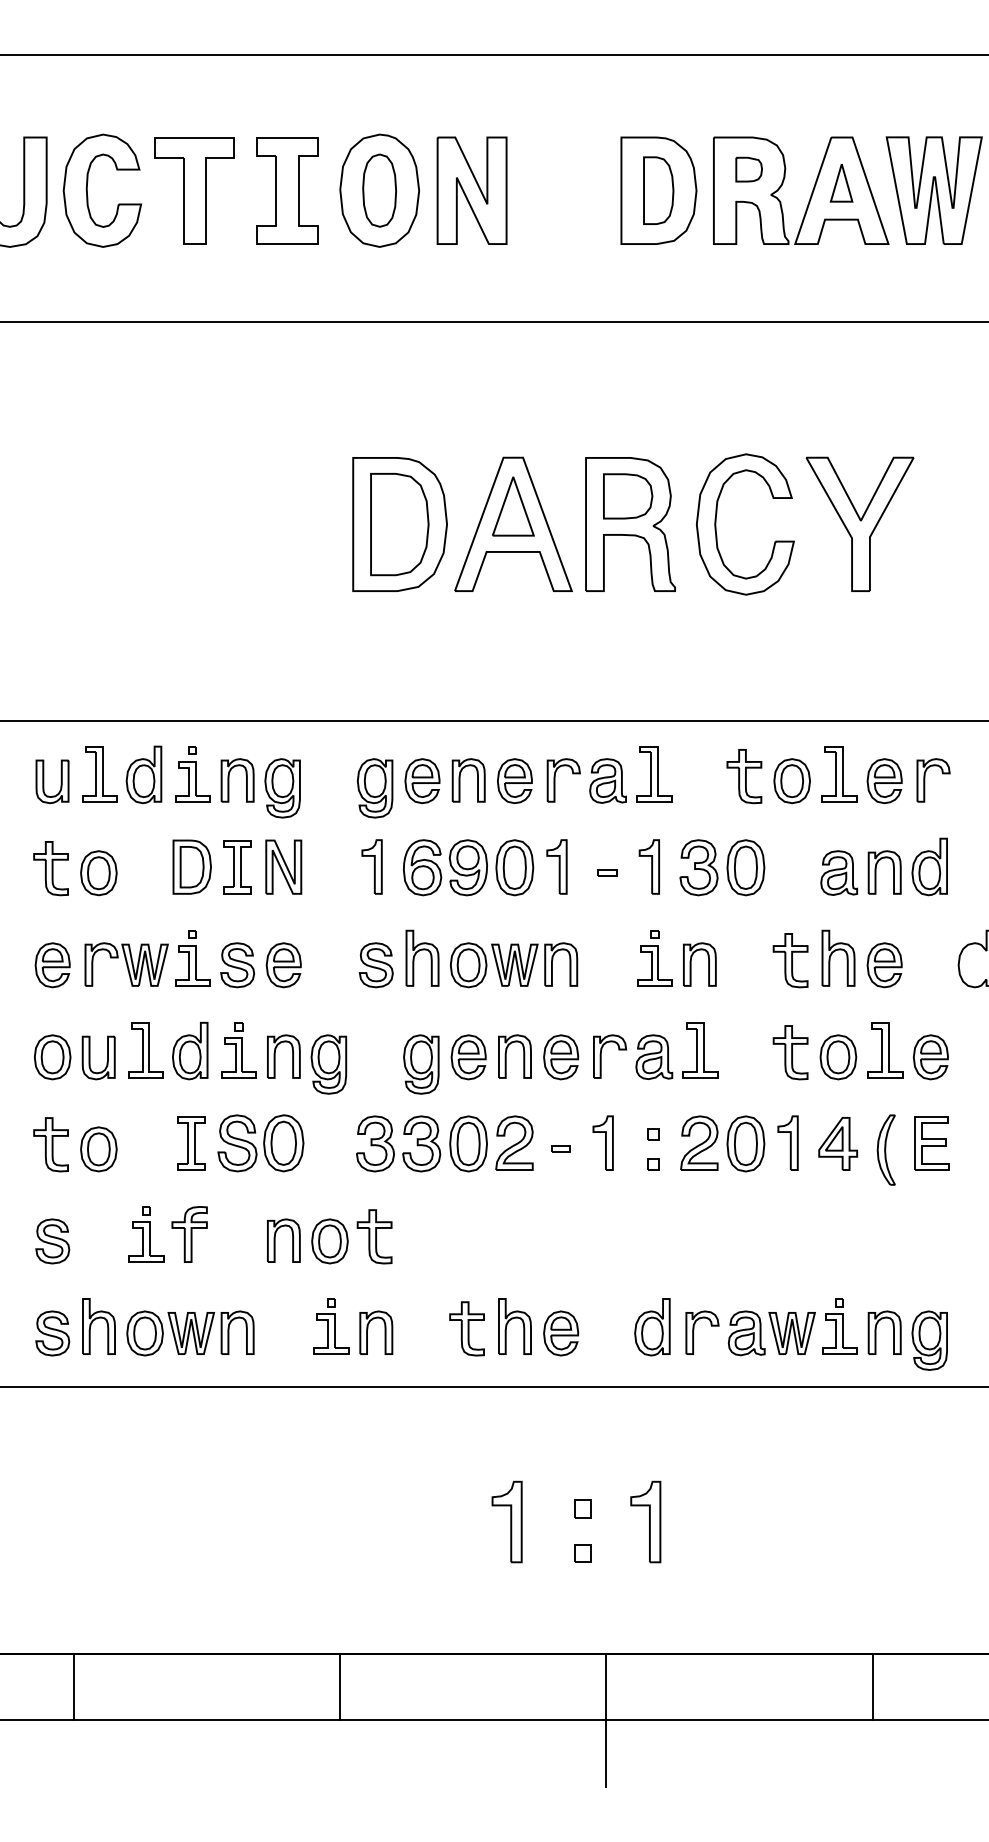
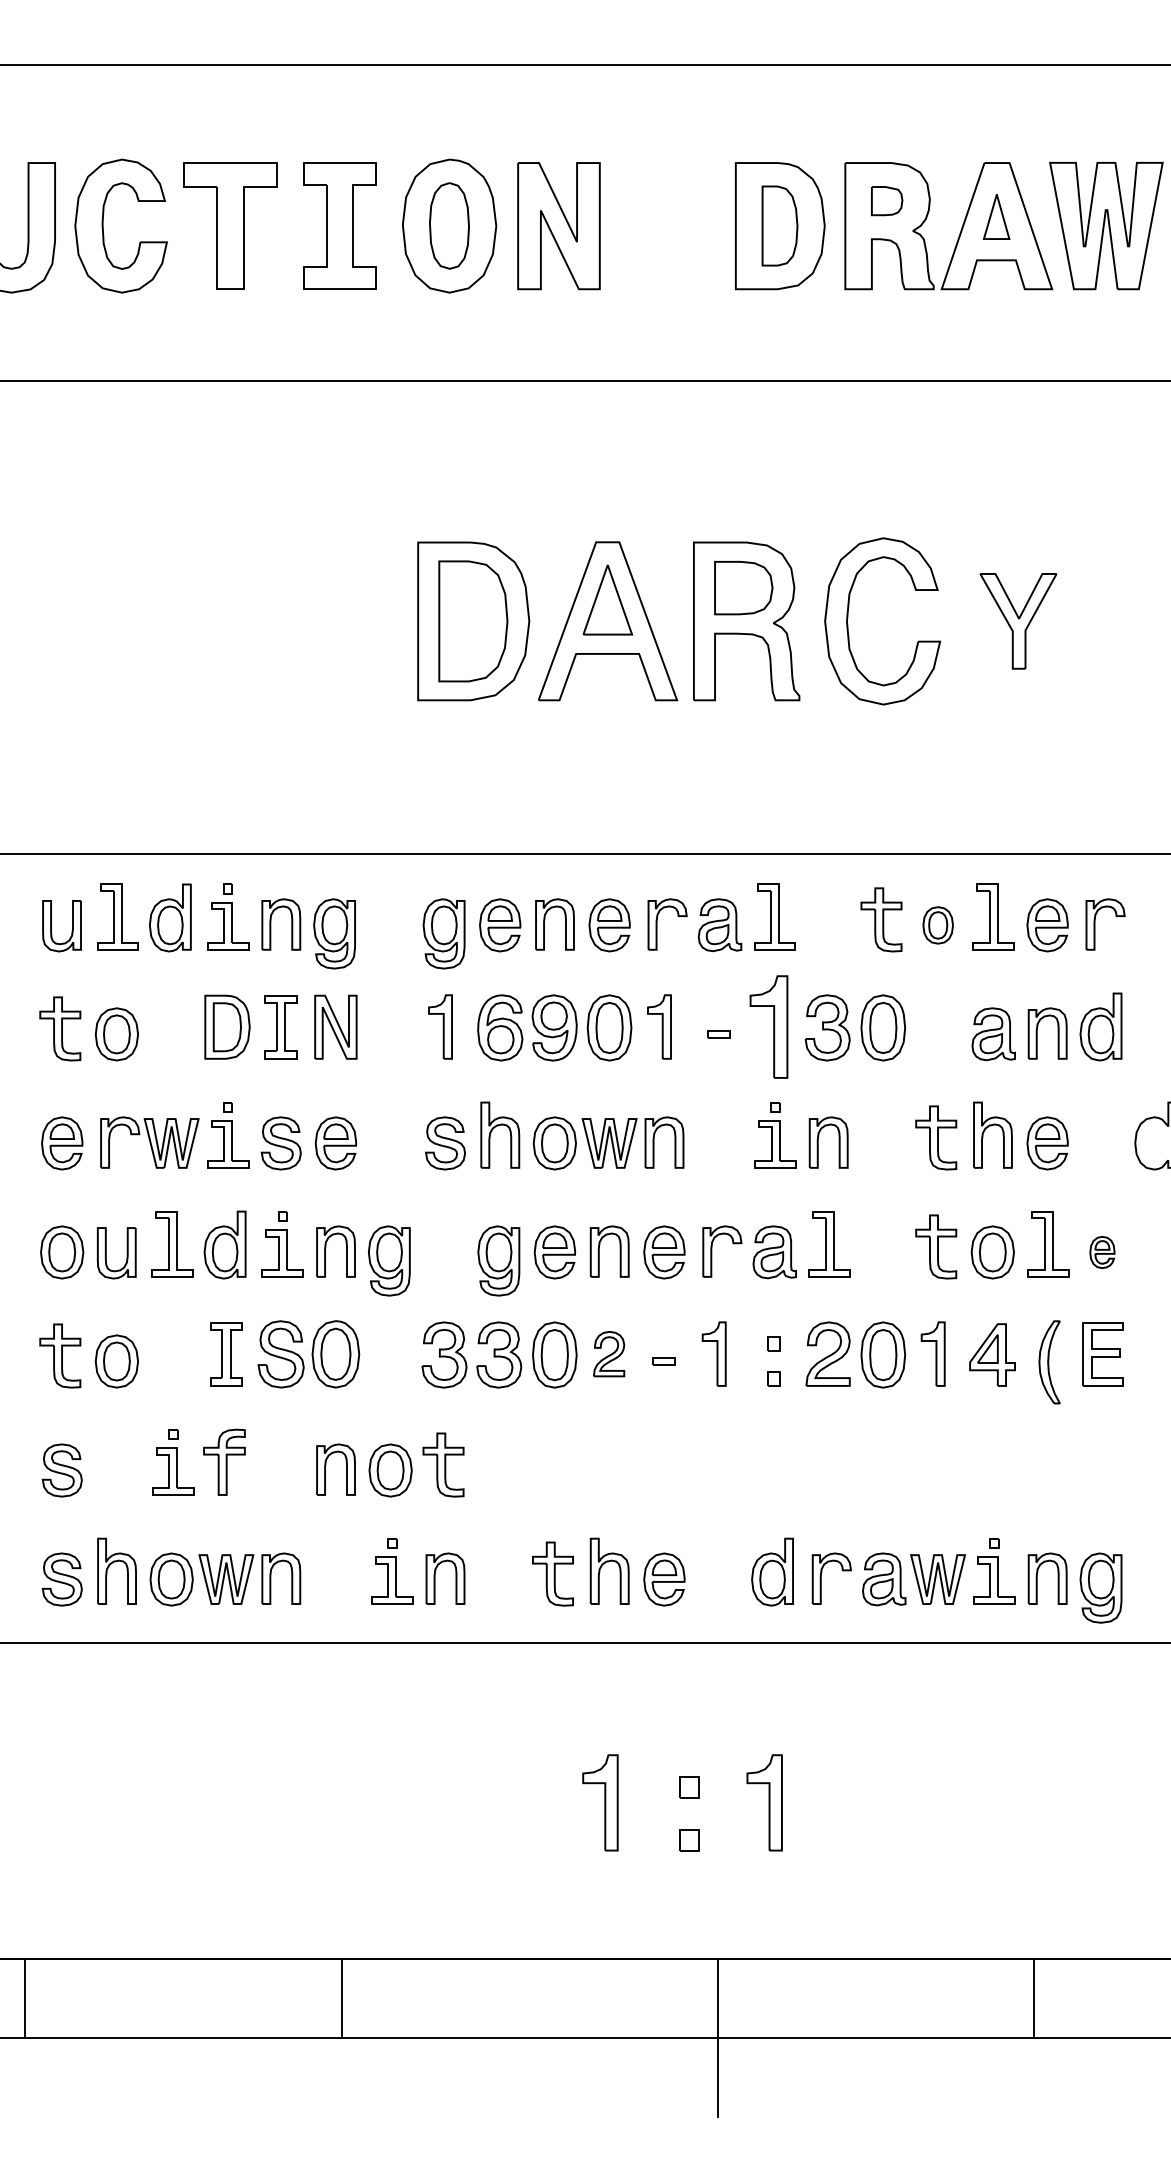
part: (860, 524) -> (1018, 621), size x0.6
part: (792, 781) -> (938, 925), size x0.7
part: (649, 866) -> (768, 1026), size x1.6
part: (931, 1057) -> (1102, 1252), size x0.6
part: (513, 1142) -> (608, 1353), size x0.7
line: (73, 1686) -> (24, 1997), moved
line: (339, 1686) -> (342, 1997), moved

